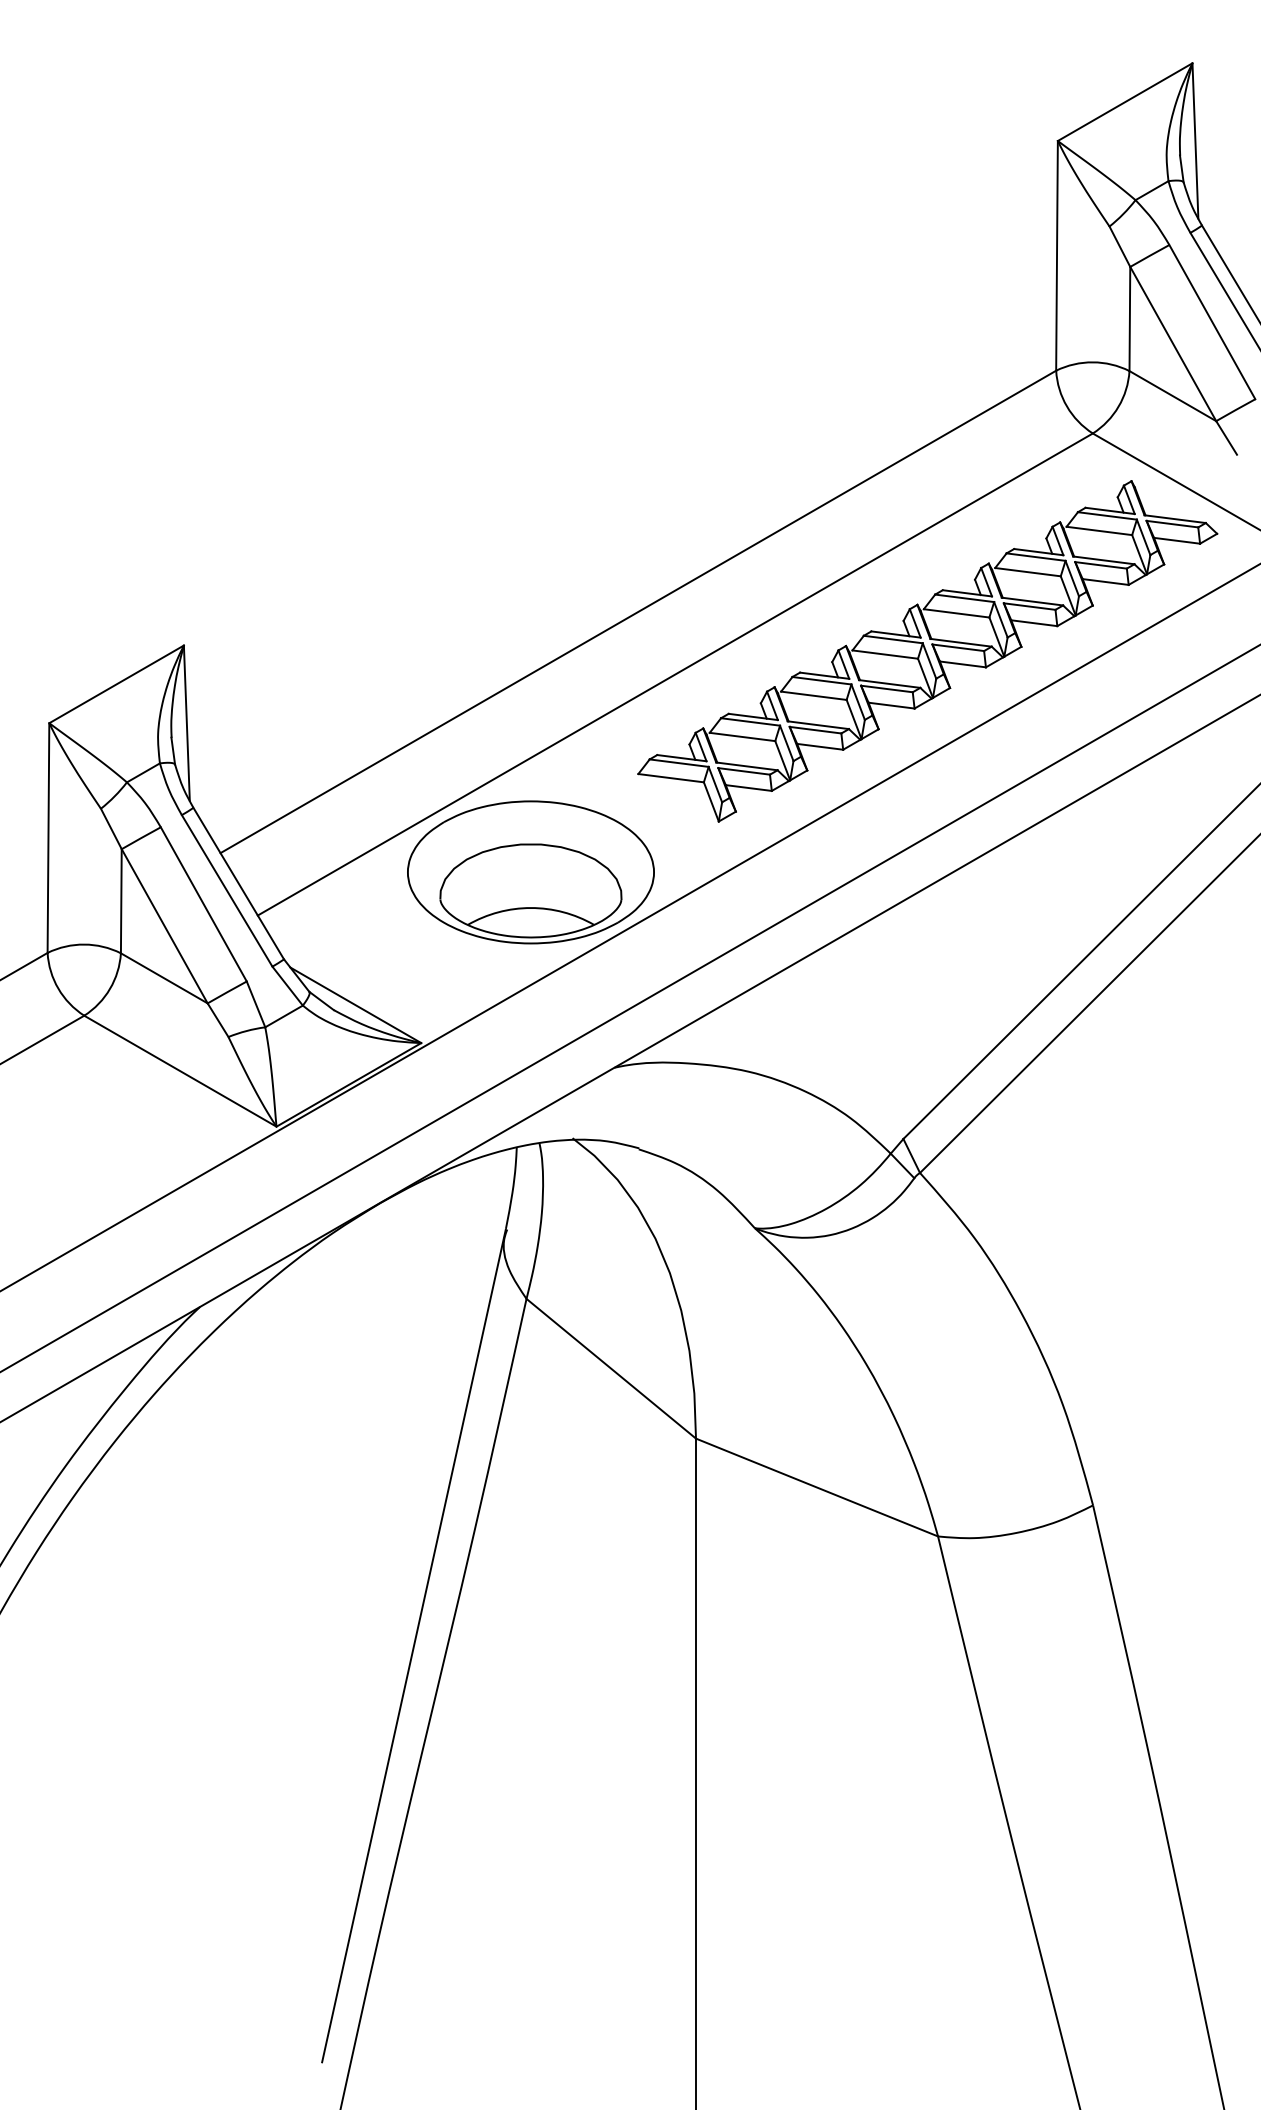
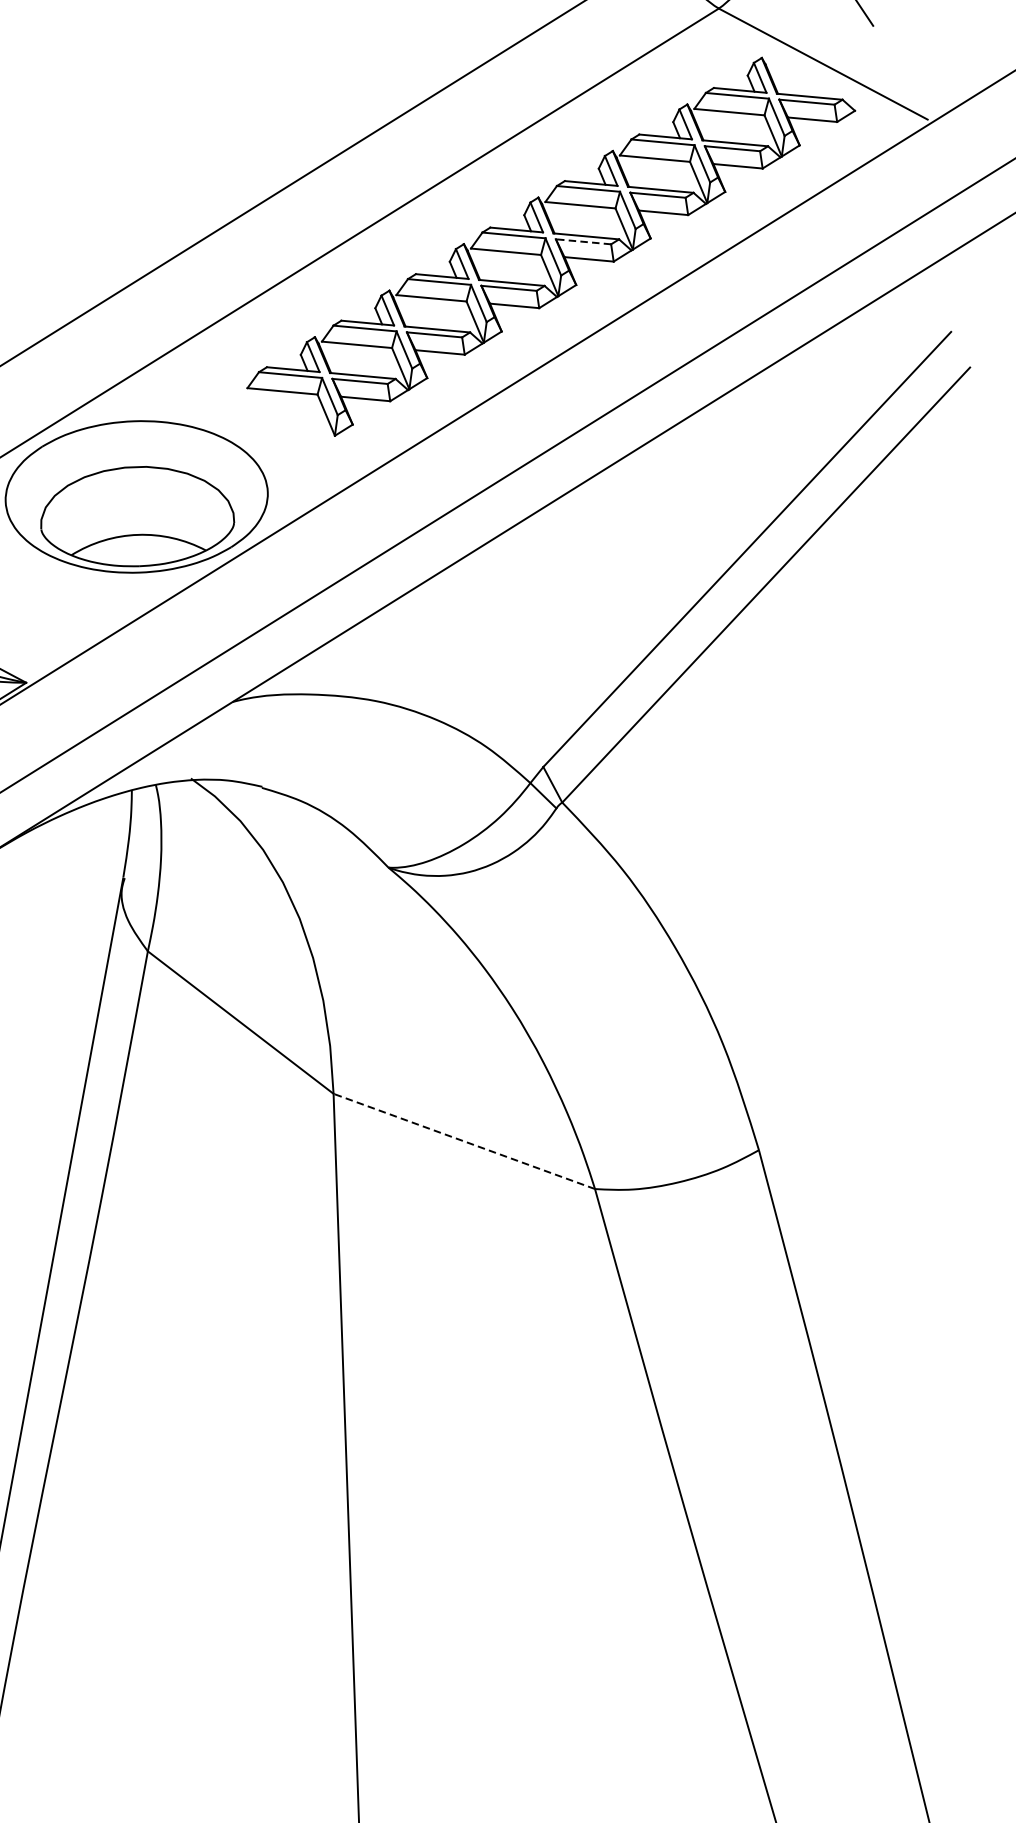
line: (957, 647) -> (582, 241), solid -> dashed
line: (817, 1487) -> (464, 1141), solid -> dashed

